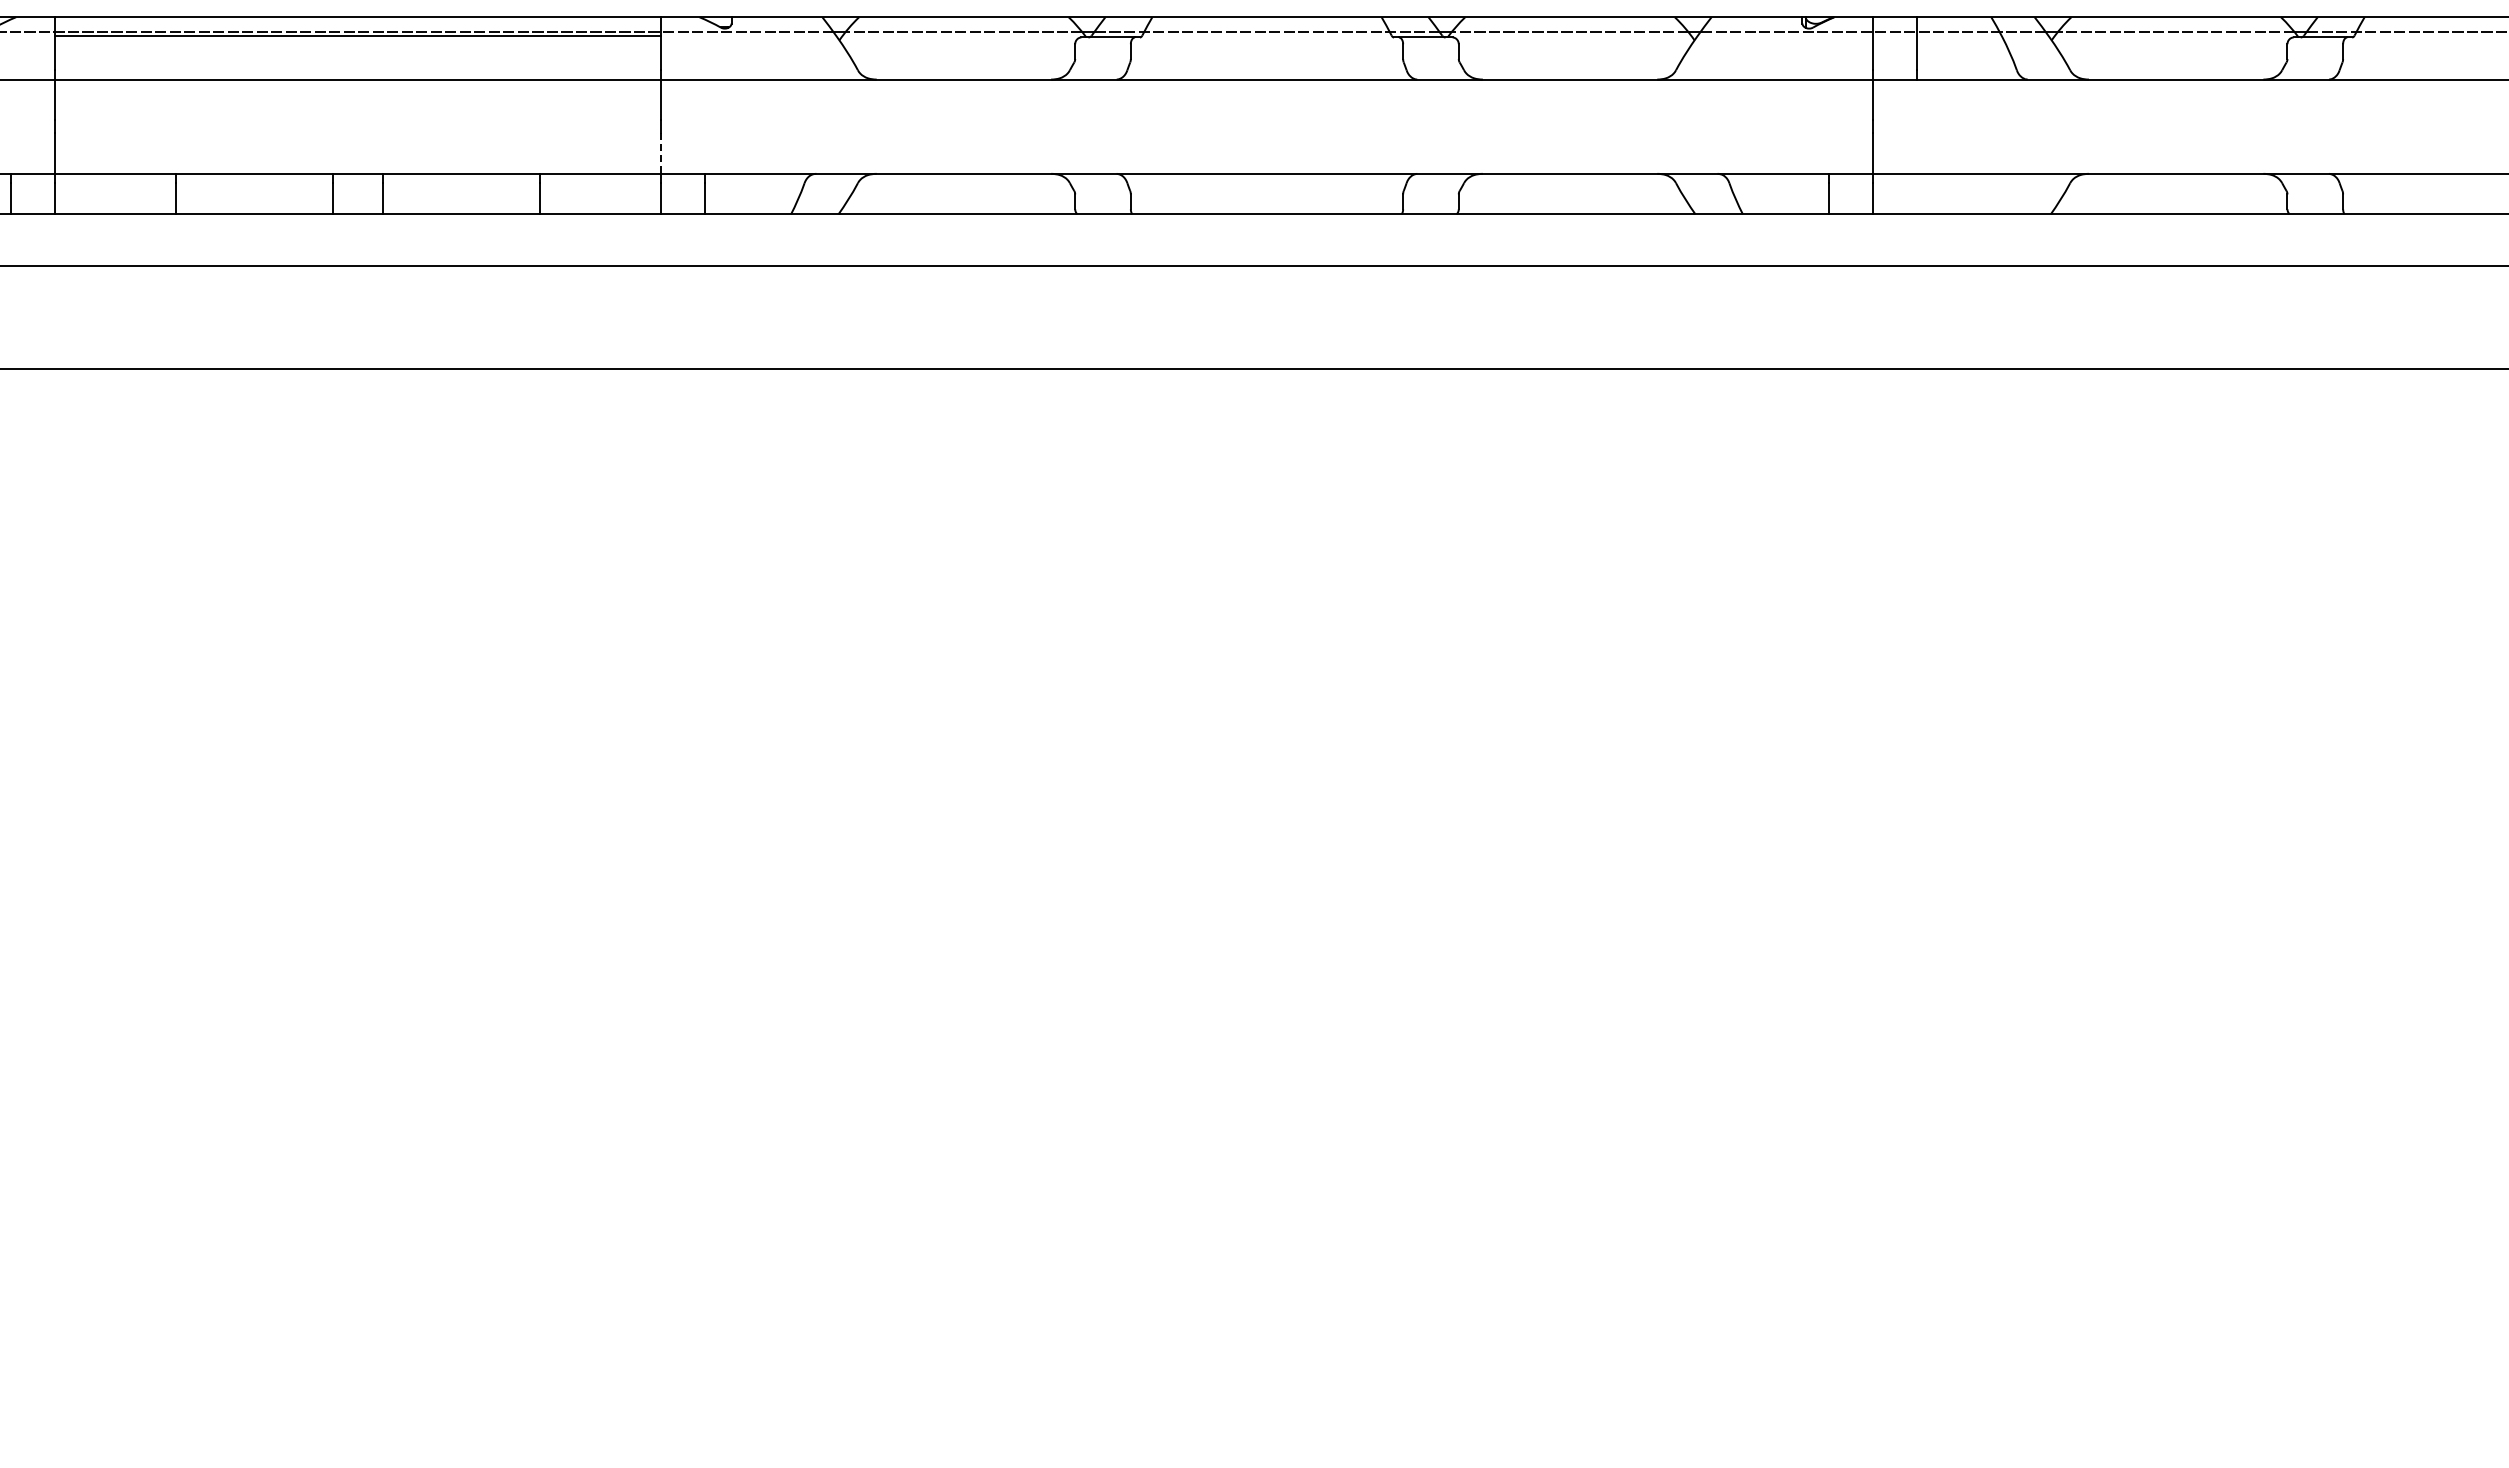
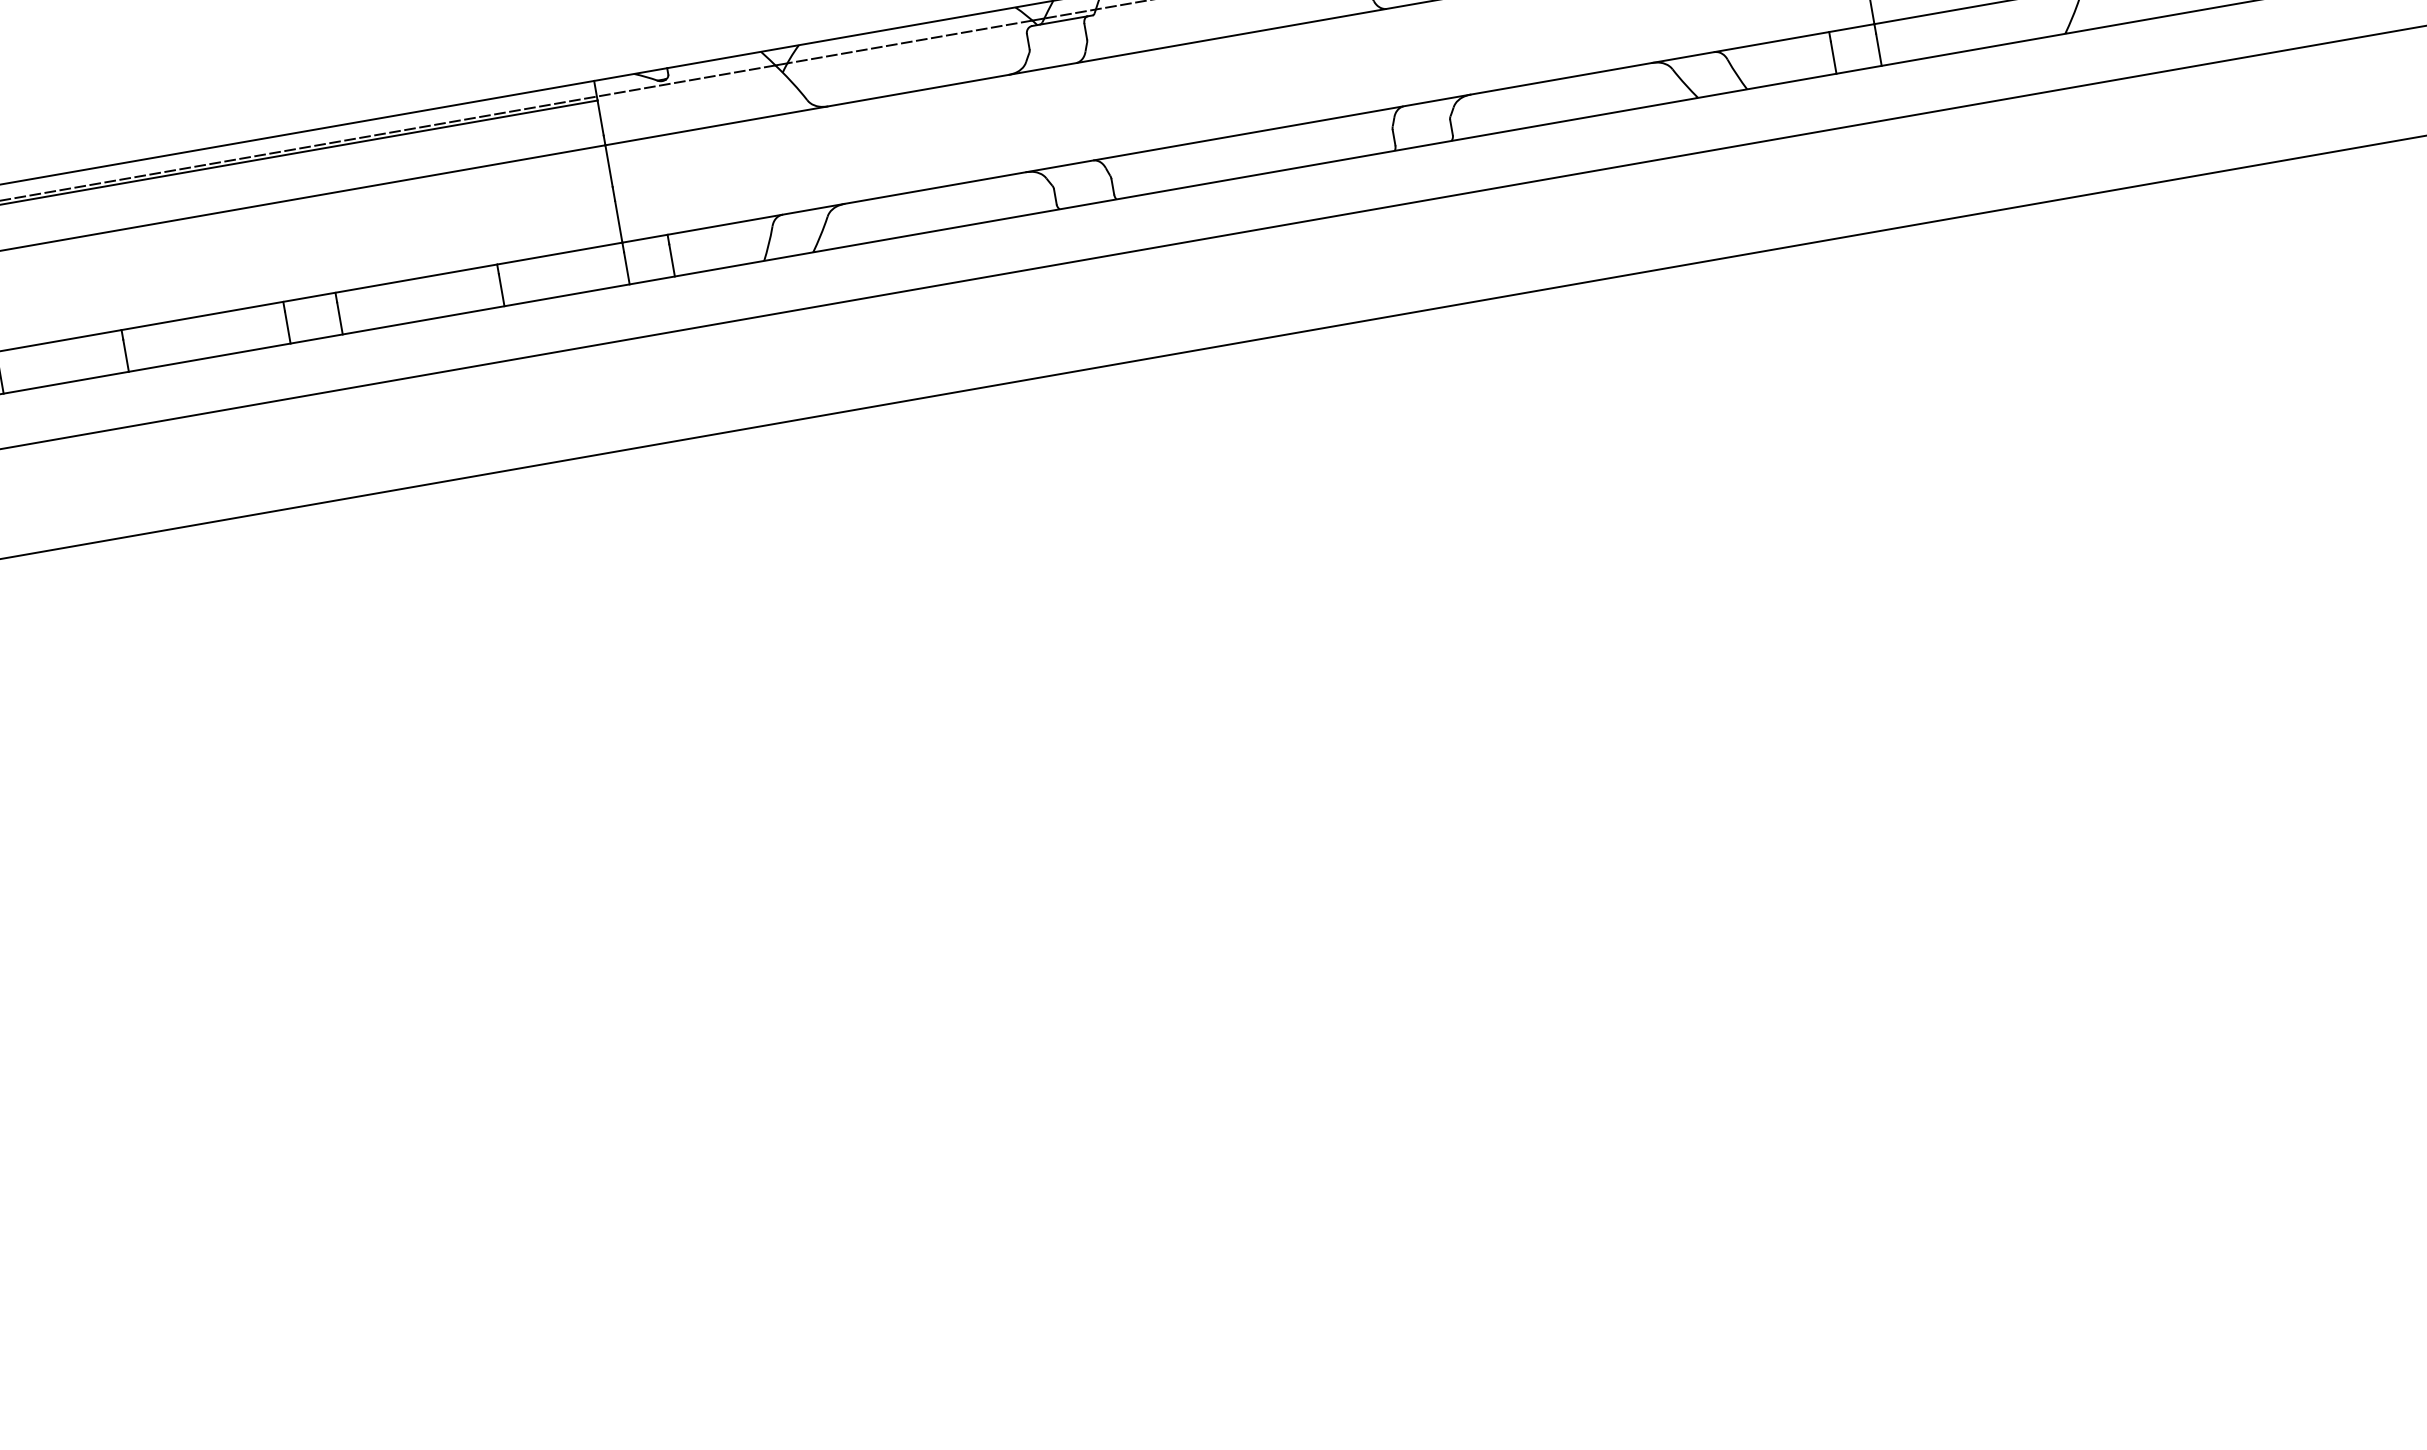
line: (660, 154) -> (618, 222), dashed -> solid

